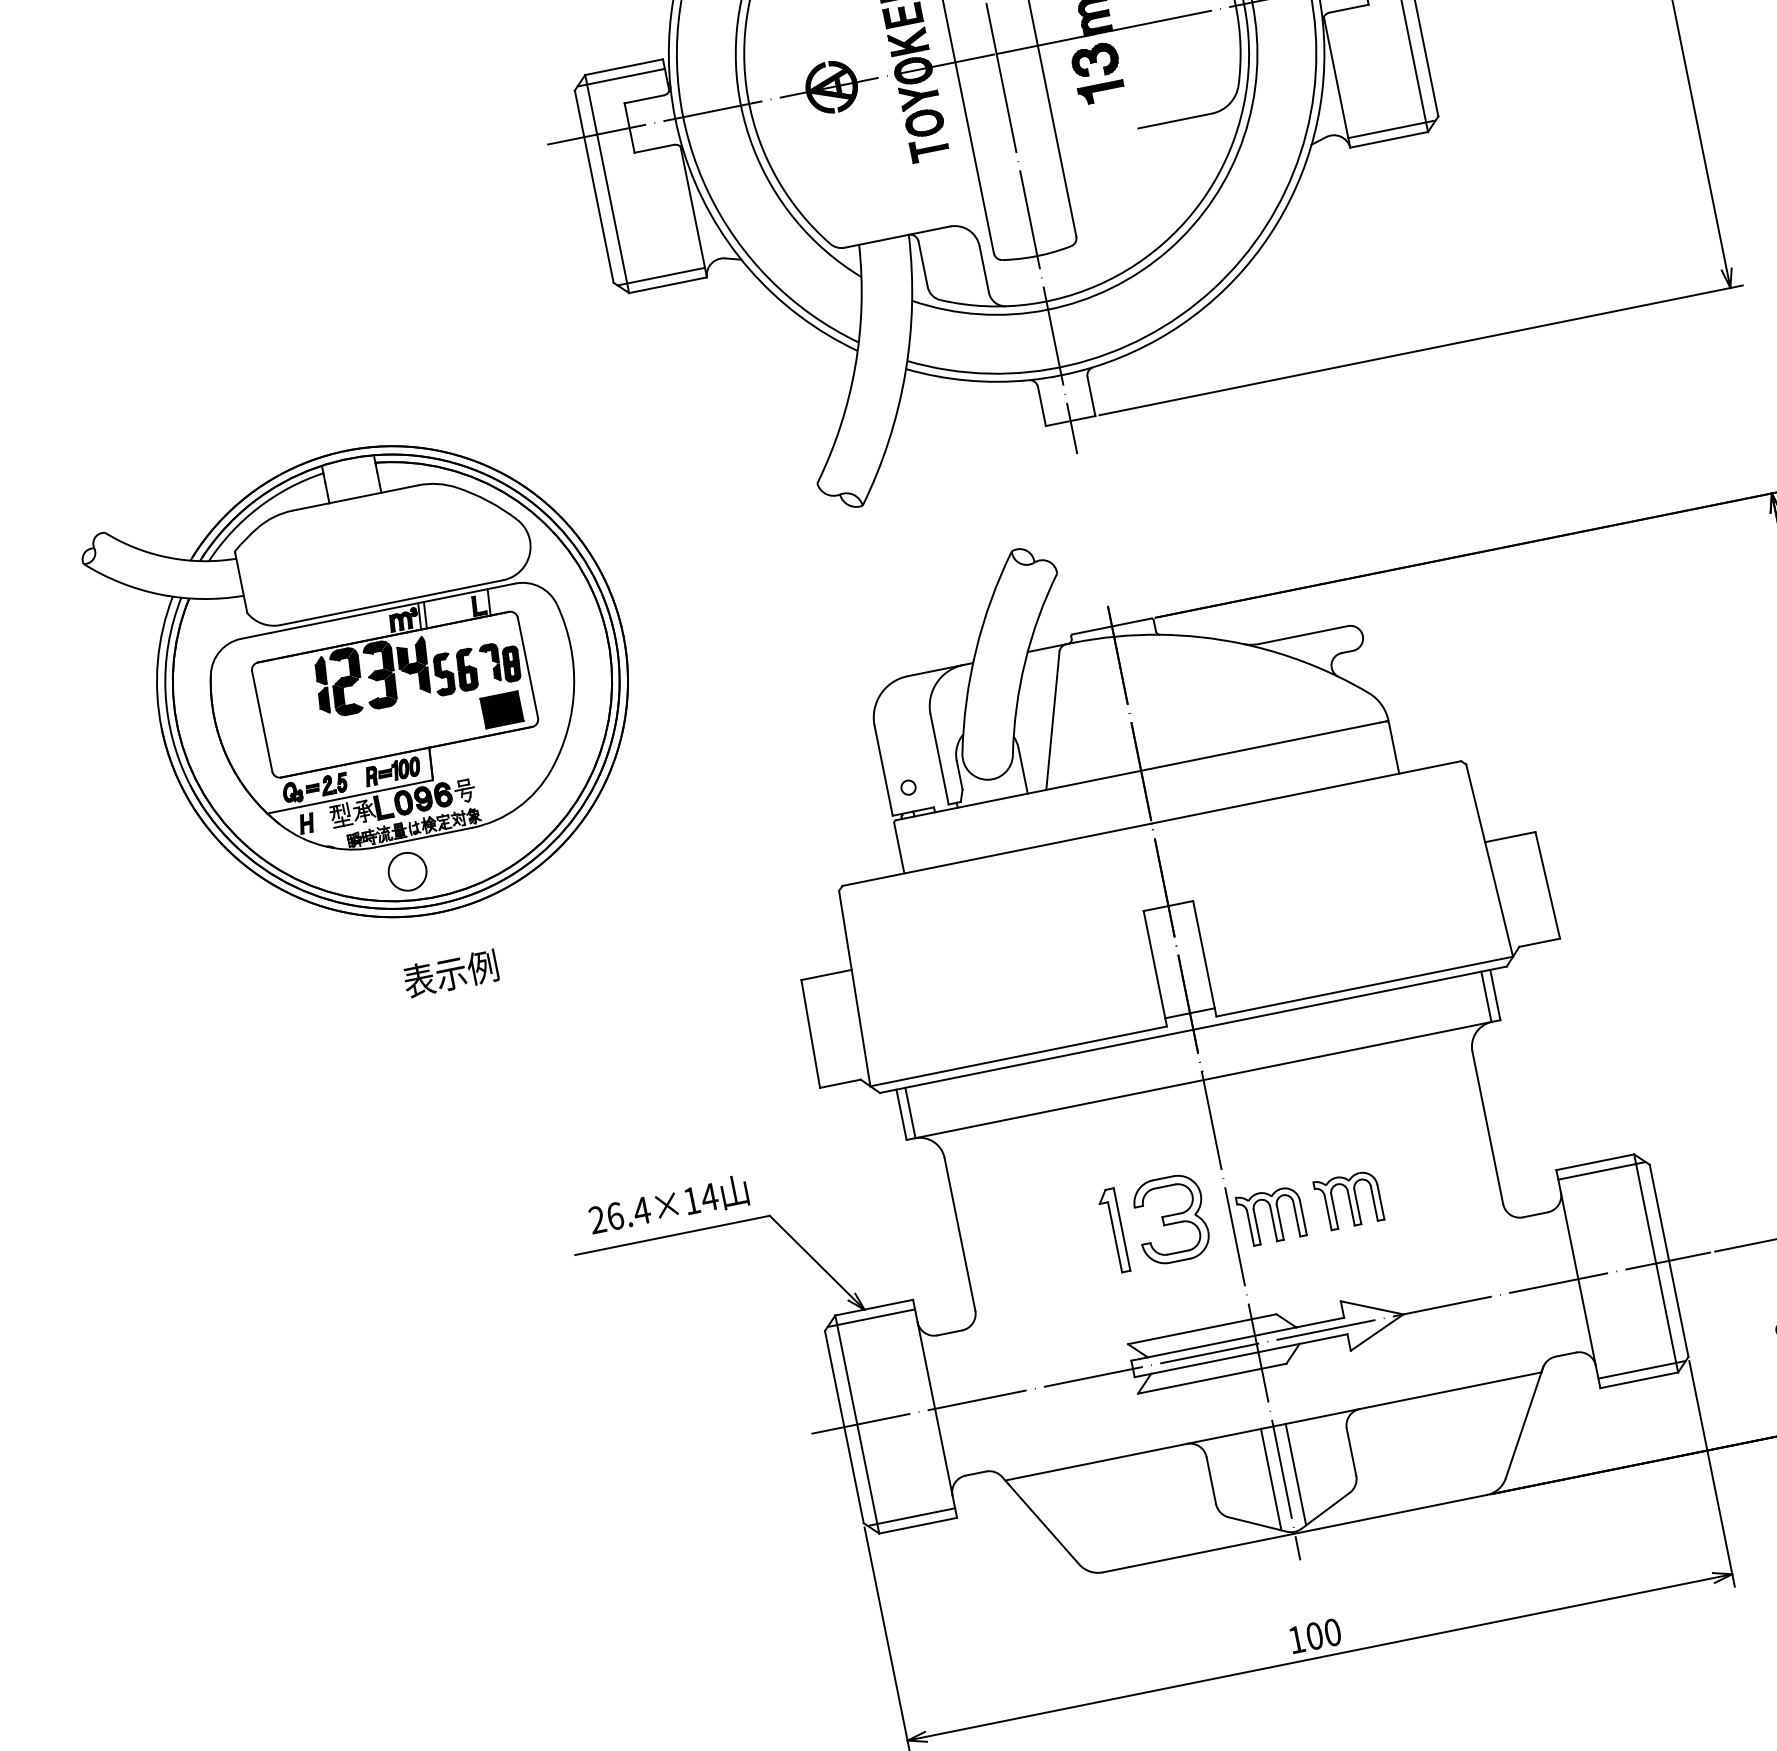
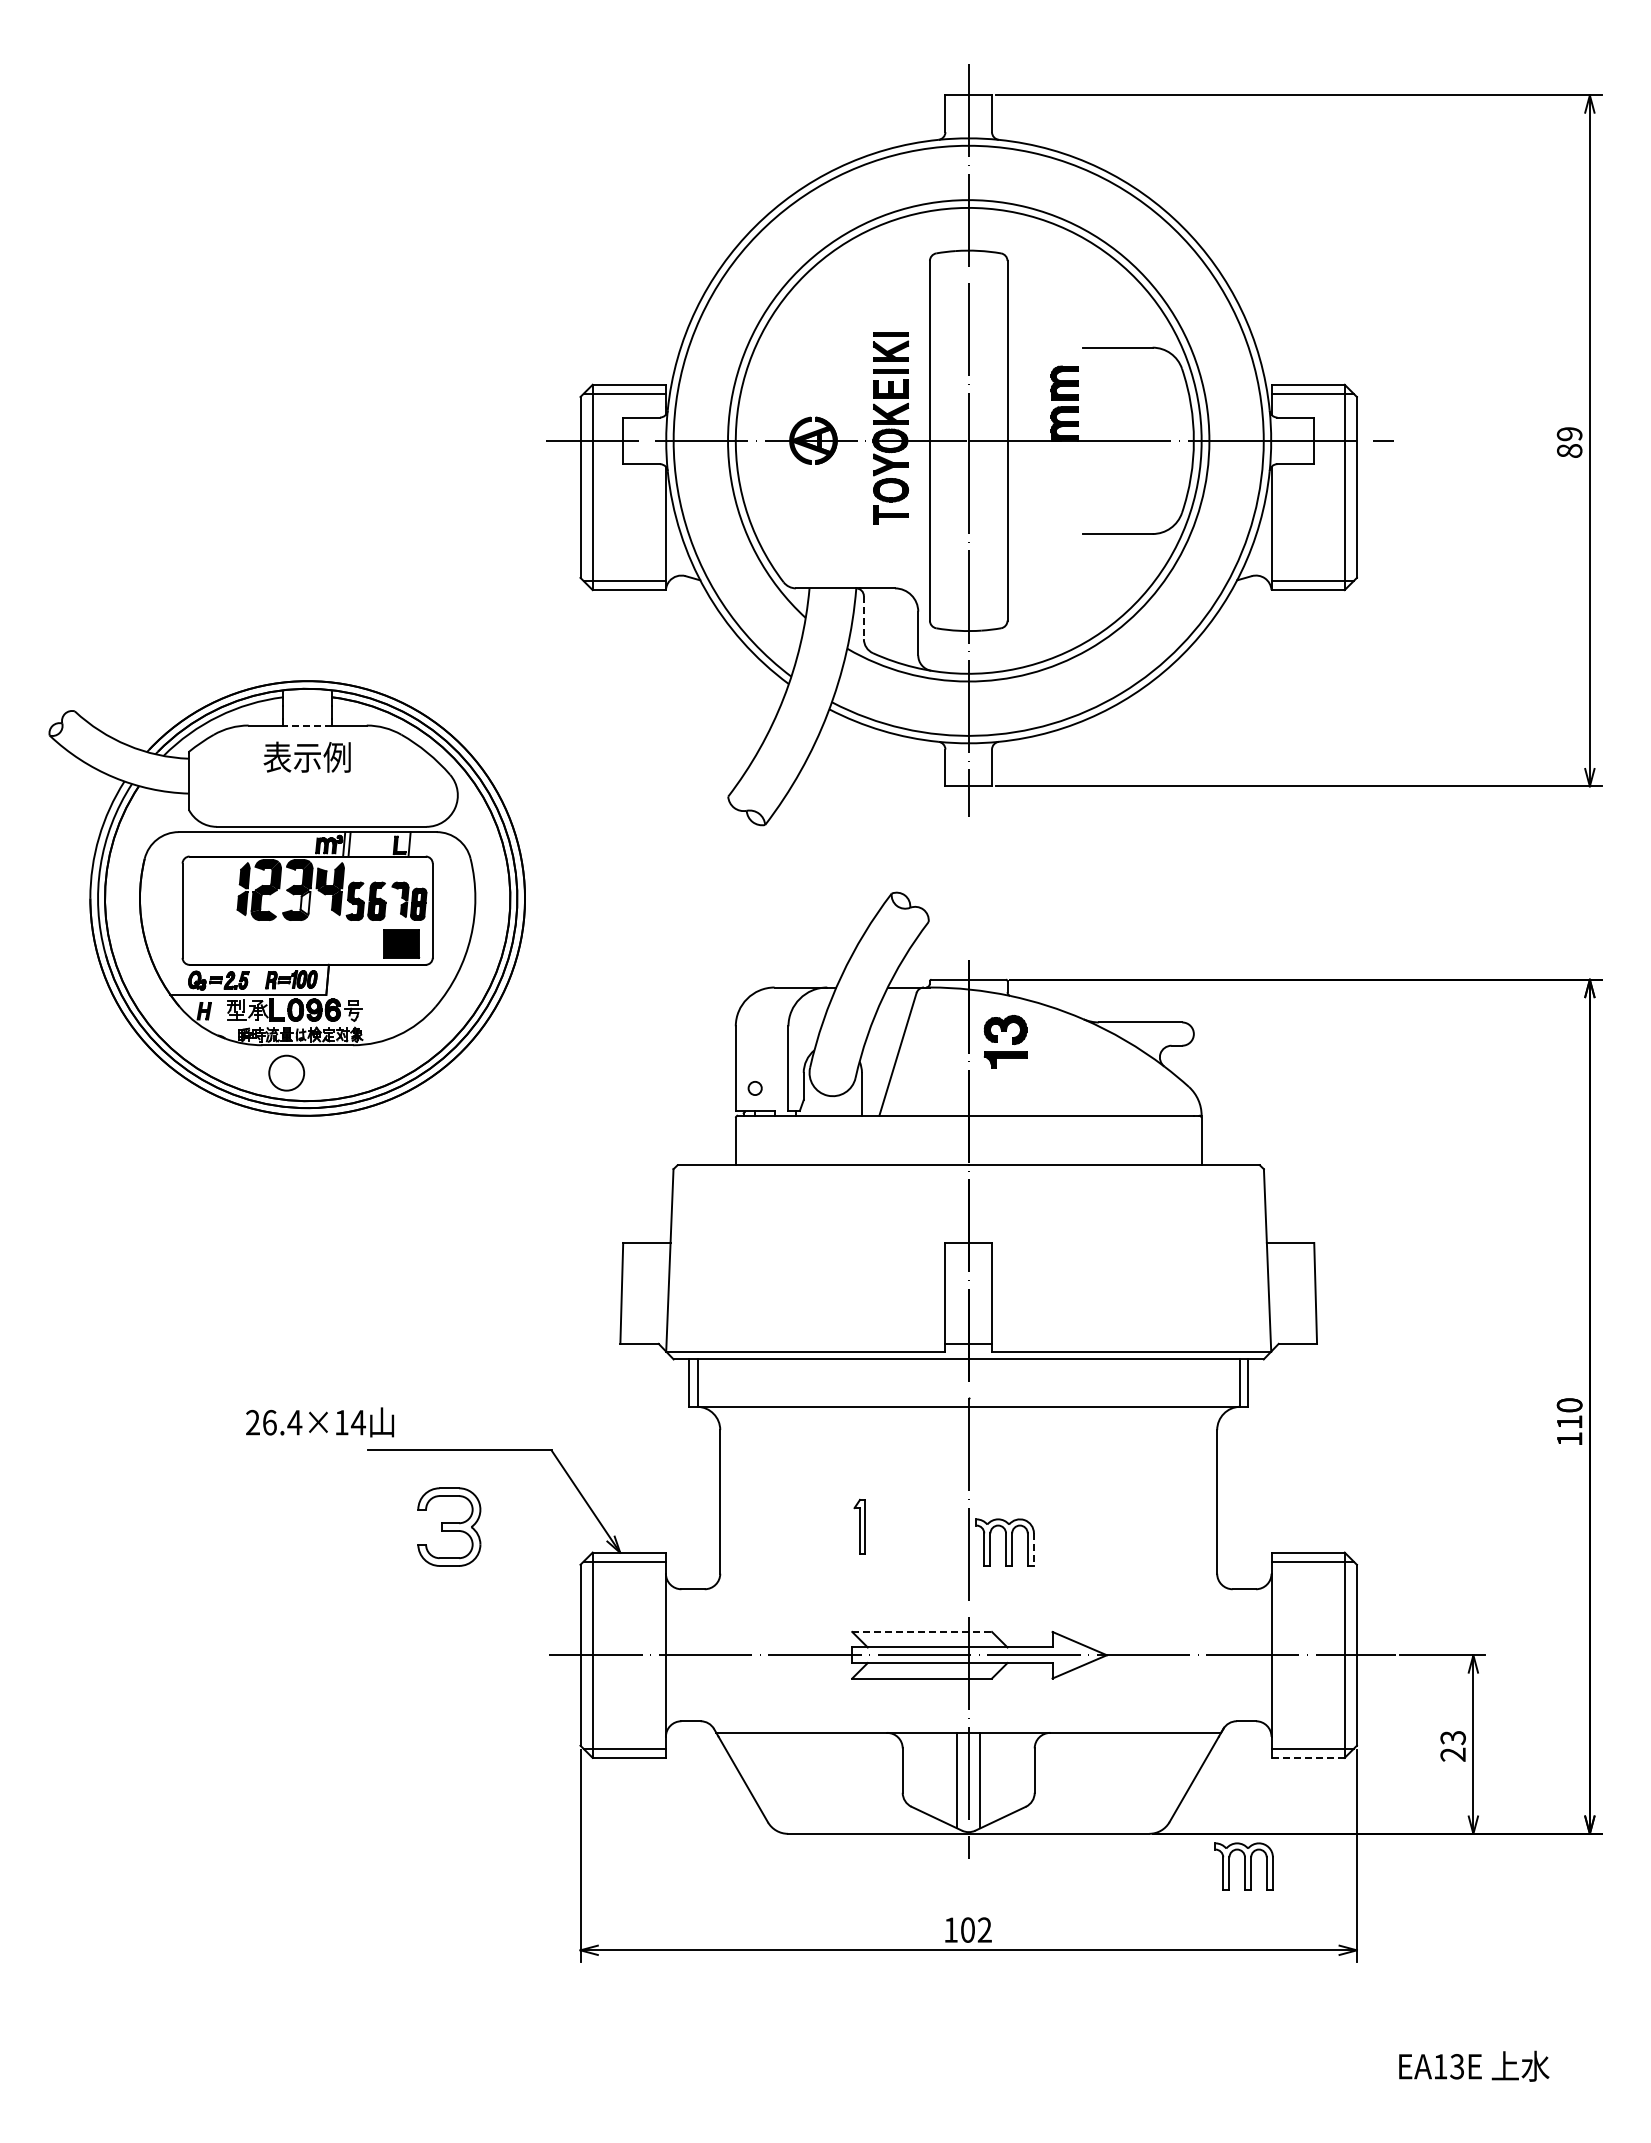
part: (1104, 71) -> (1012, 1041), moved
line: (922, 265) -> (863, 618), solid -> dashed
line: (355, 498) -> (307, 725), solid -> dashed
fill: (391, 687) -> (305, 903), removed
text: (449, 973) -> (306, 756), moved
part: (1348, 1200) -> (1243, 1866), moved
text: (668, 1205) -> (319, 1422), moved
part: (1171, 1218) -> (449, 1526), moved
line: (1303, 1218) -> (1033, 1550), solid -> dashed
part: (1113, 1230) -> (859, 1526), size x0.7
line: (1202, 1328) -> (922, 1631), solid -> dashed
line: (1639, 1379) -> (1308, 1757), solid -> dashed
text: (1332, 1631) -> (984, 1929), 100 -> 102

